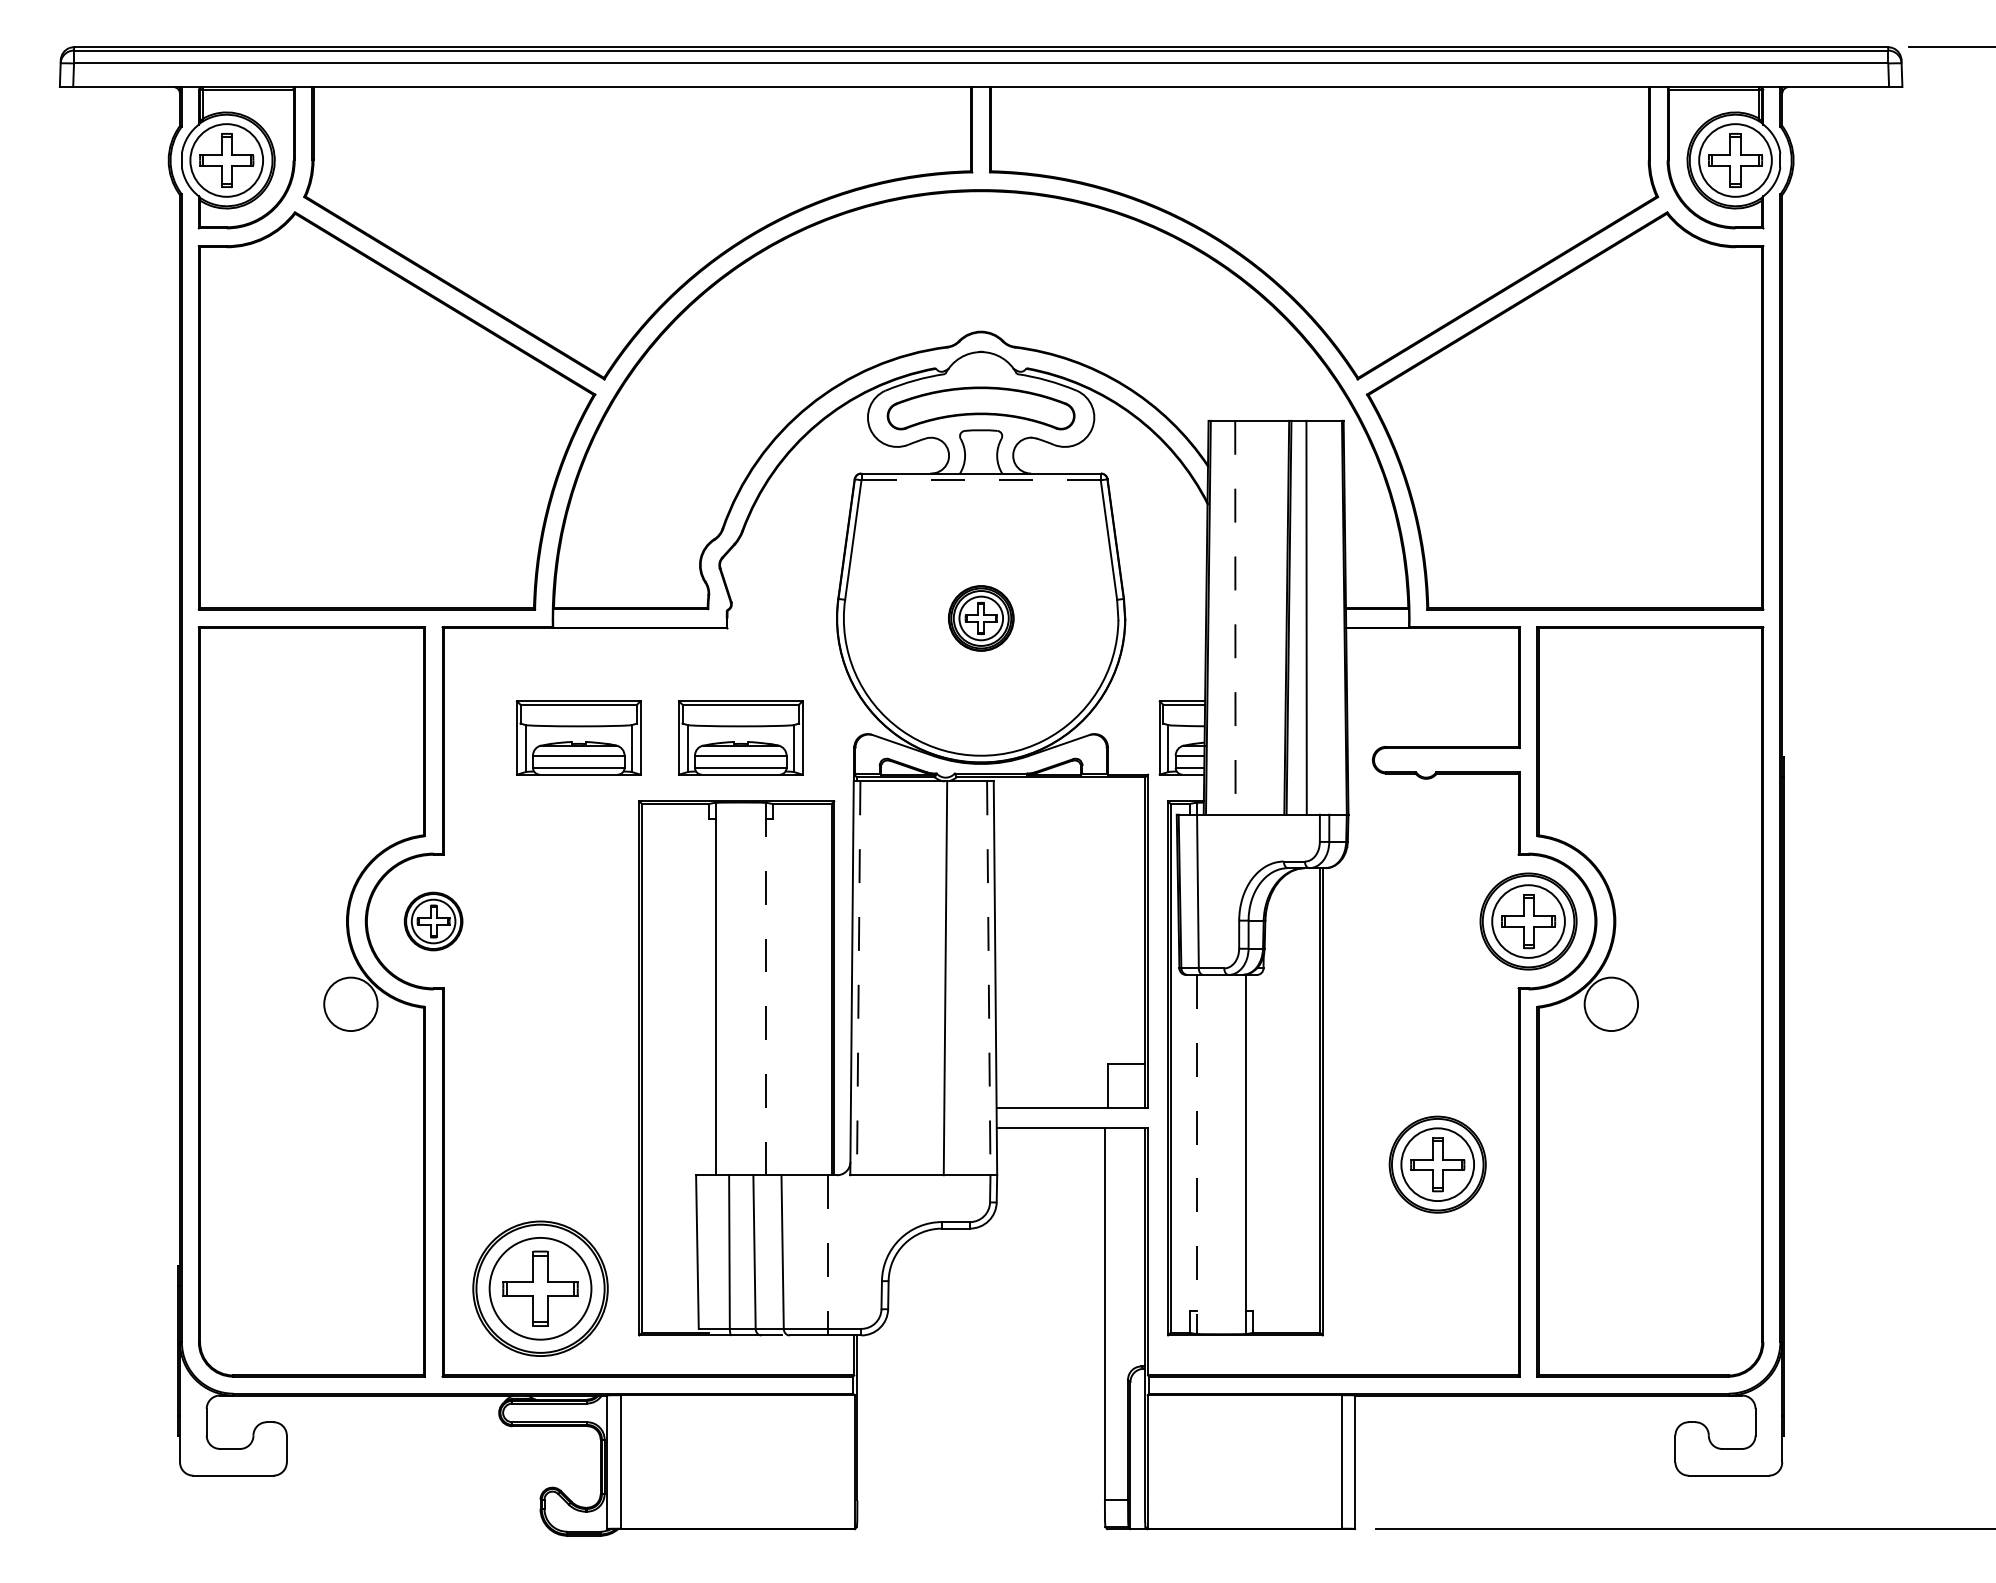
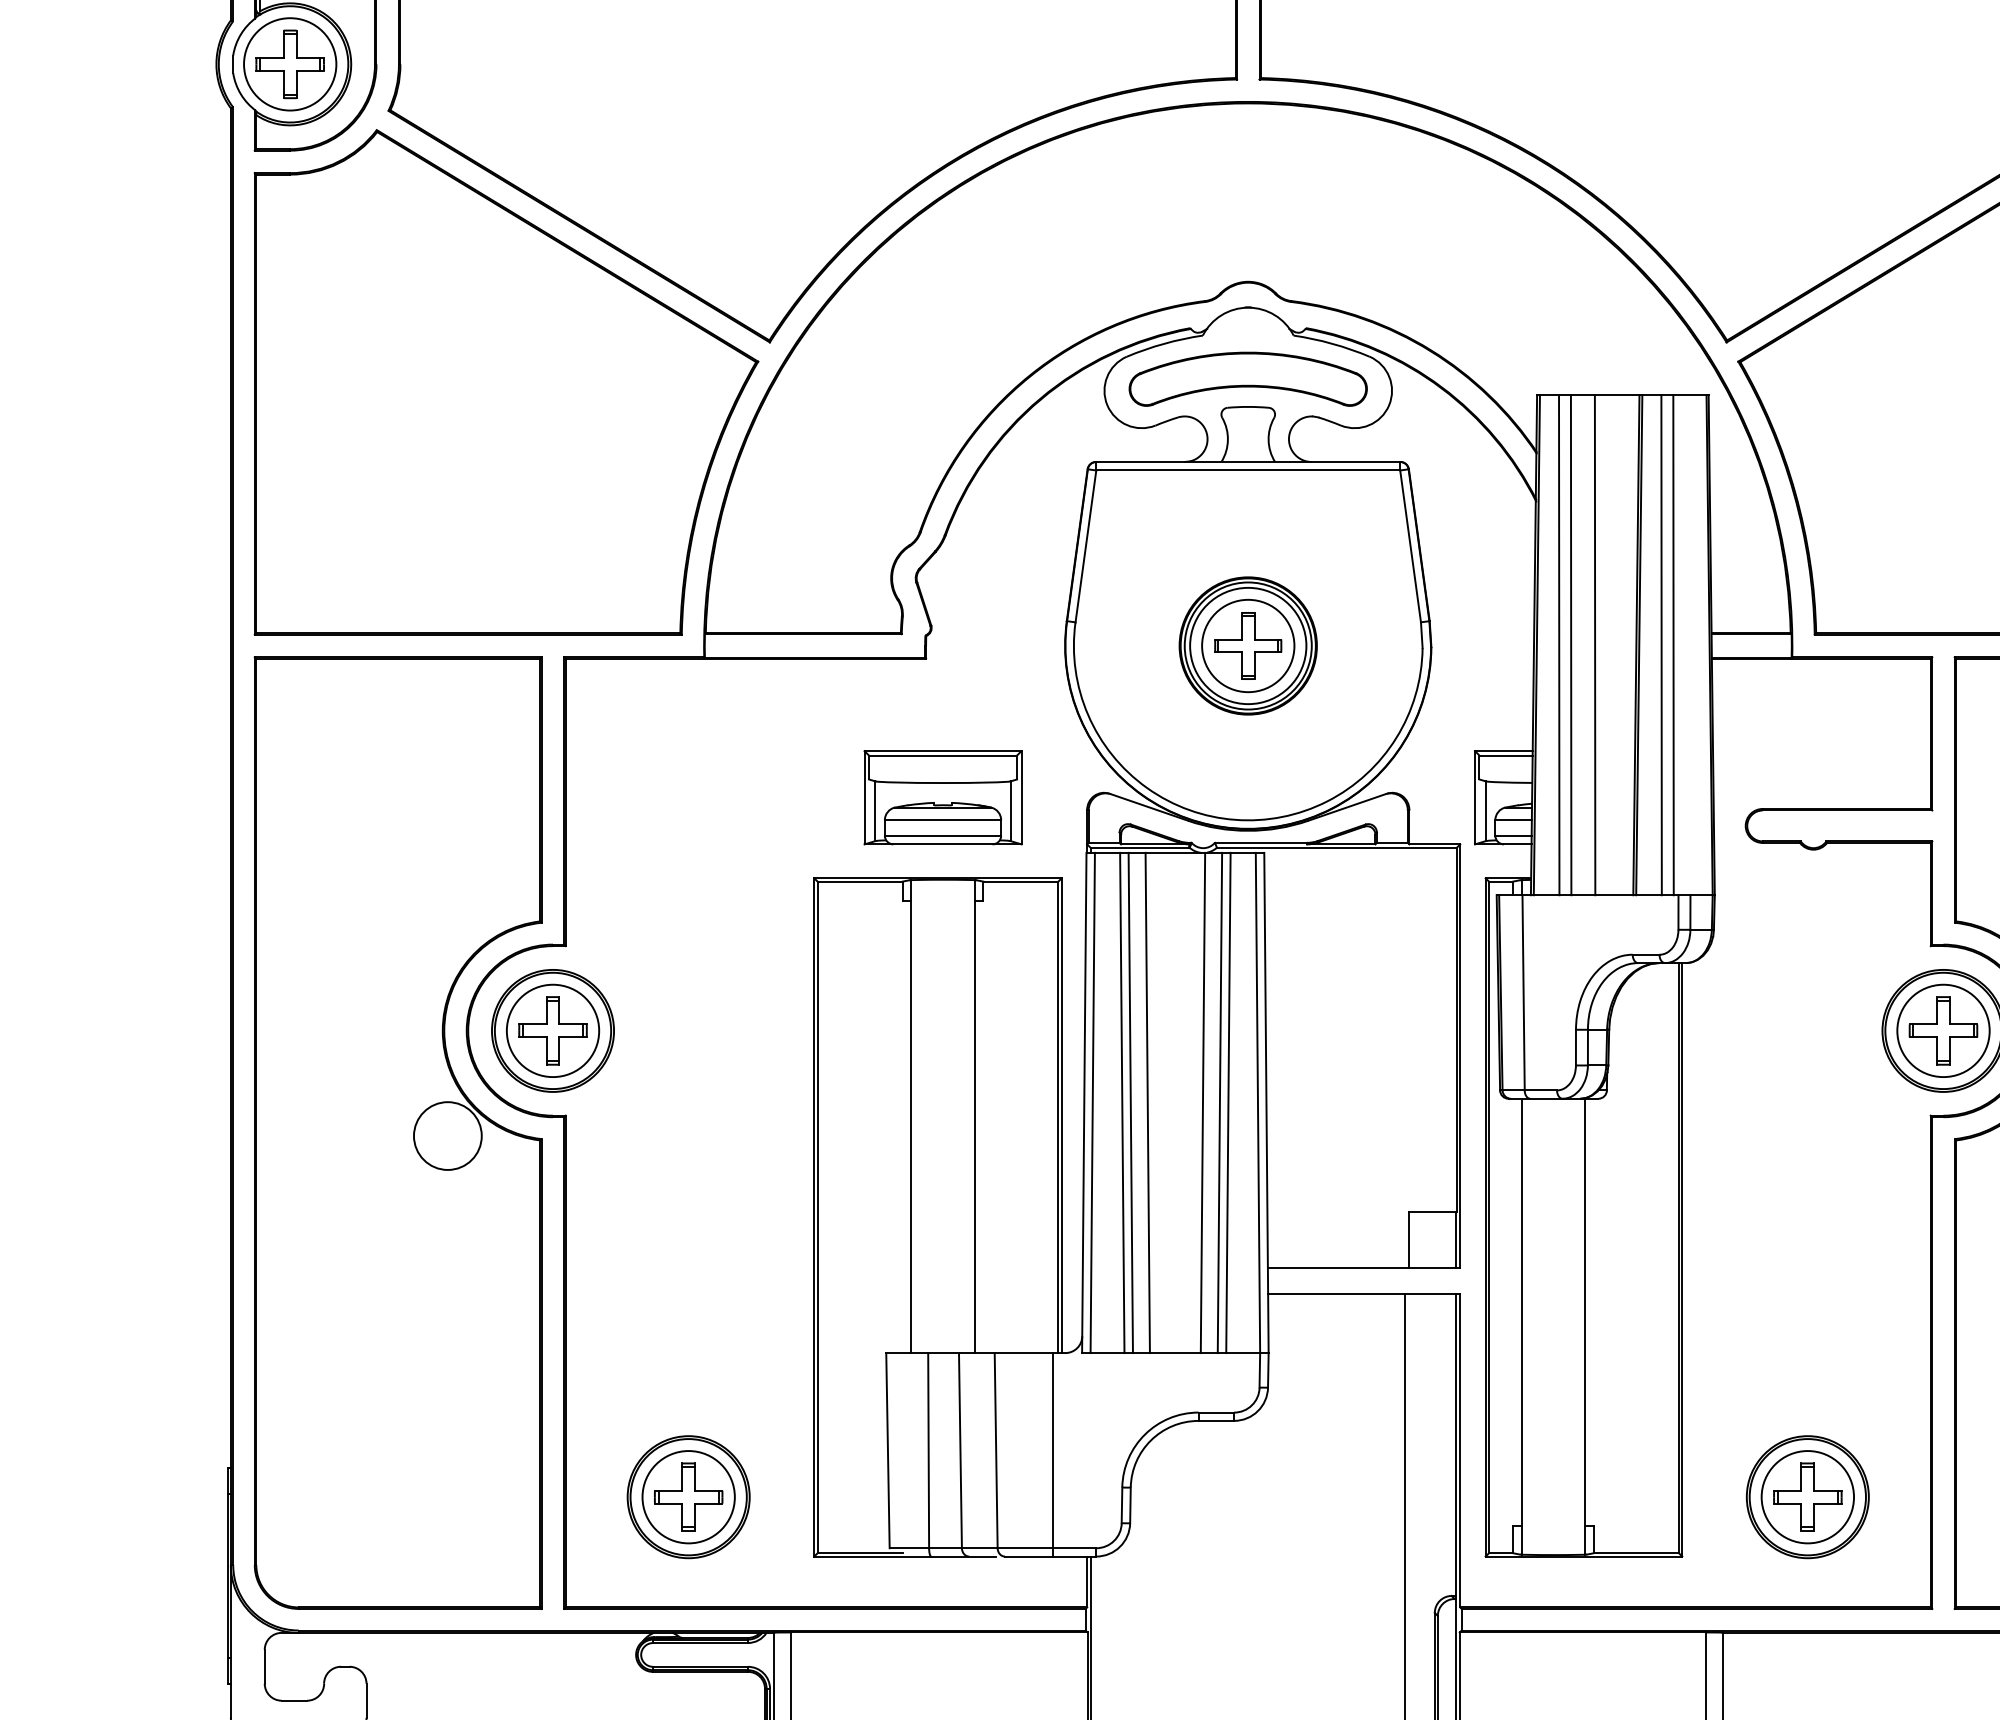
line: (981, 480) -> (1248, 470), dashed -> solid
line: (1225, 617) -> (1558, 644), added
line: (1235, 617) -> (1571, 644), dashed -> solid
line: (1254, 617) -> (1595, 644), added
line: (1315, 617) -> (1672, 644), added
part: (981, 618) -> (1248, 646), size x1.67
part: (578, 737) -> (736, 797), removed
part: (433, 921) -> (552, 1030), size x1.67
line: (858, 978) -> (1092, 1103), dashed -> solid
line: (881, 978) -> (1121, 1103), added
line: (888, 978) -> (1130, 1103), added
line: (901, 978) -> (1147, 1103), added
line: (958, 978) -> (1219, 1103), added
line: (965, 978) -> (1228, 1103), added
line: (988, 978) -> (1257, 1103), dashed -> solid
line: (765, 989) -> (974, 1117), dashed -> solid
line: (1196, 1154) -> (1521, 1326), dashed -> solid
part: (1437, 1164) -> (1807, 1496), moved
line: (827, 1255) -> (1053, 1455), dashed -> solid
part: (540, 1288) -> (688, 1496), size x0.71

